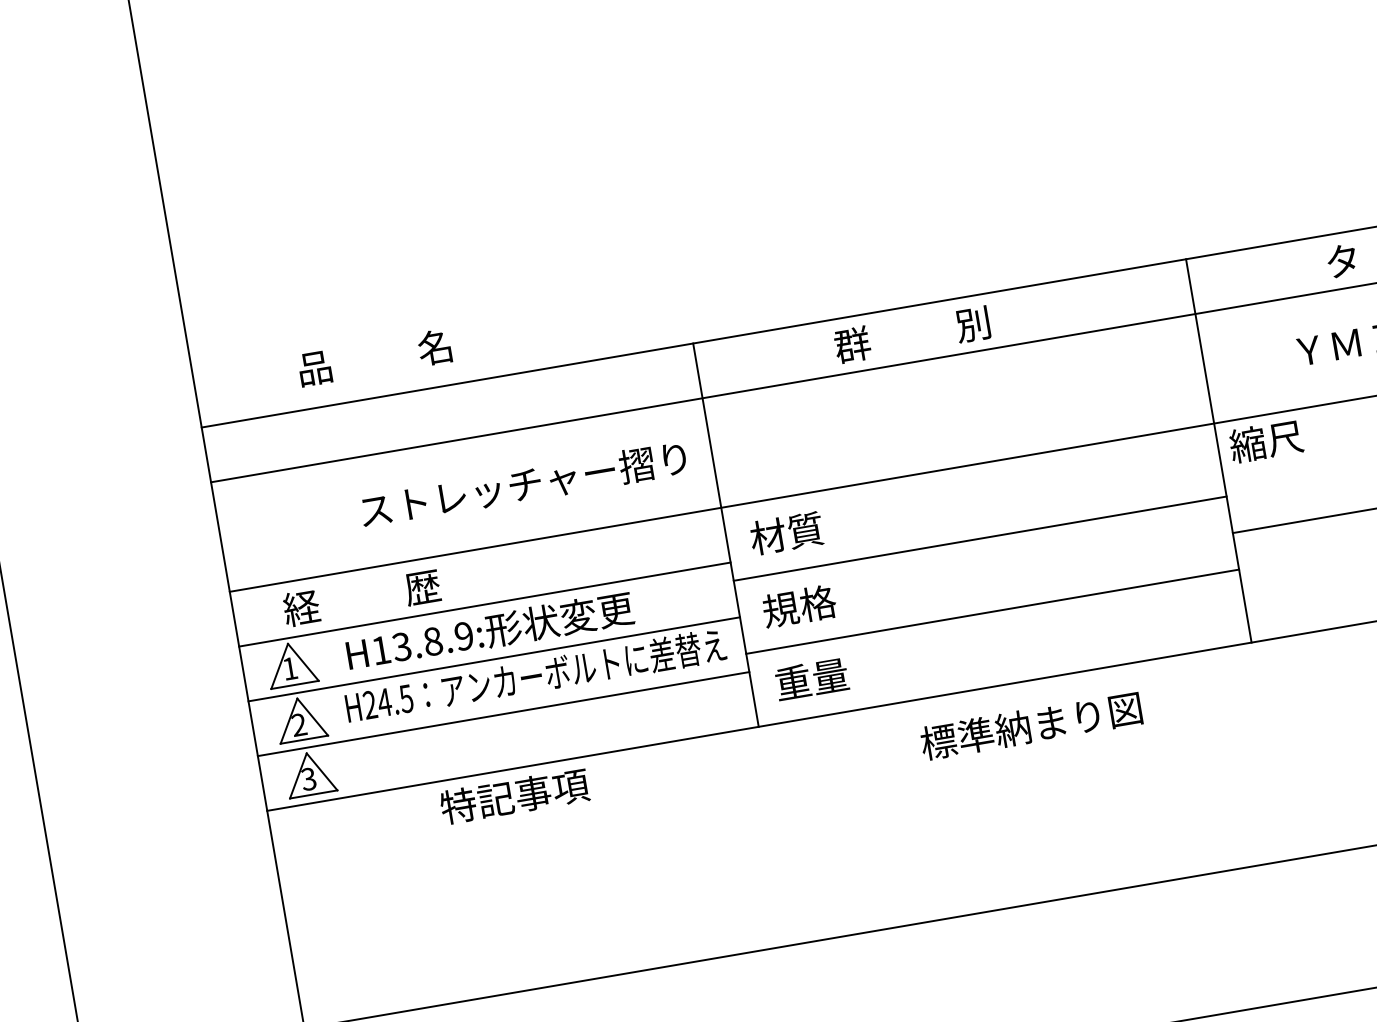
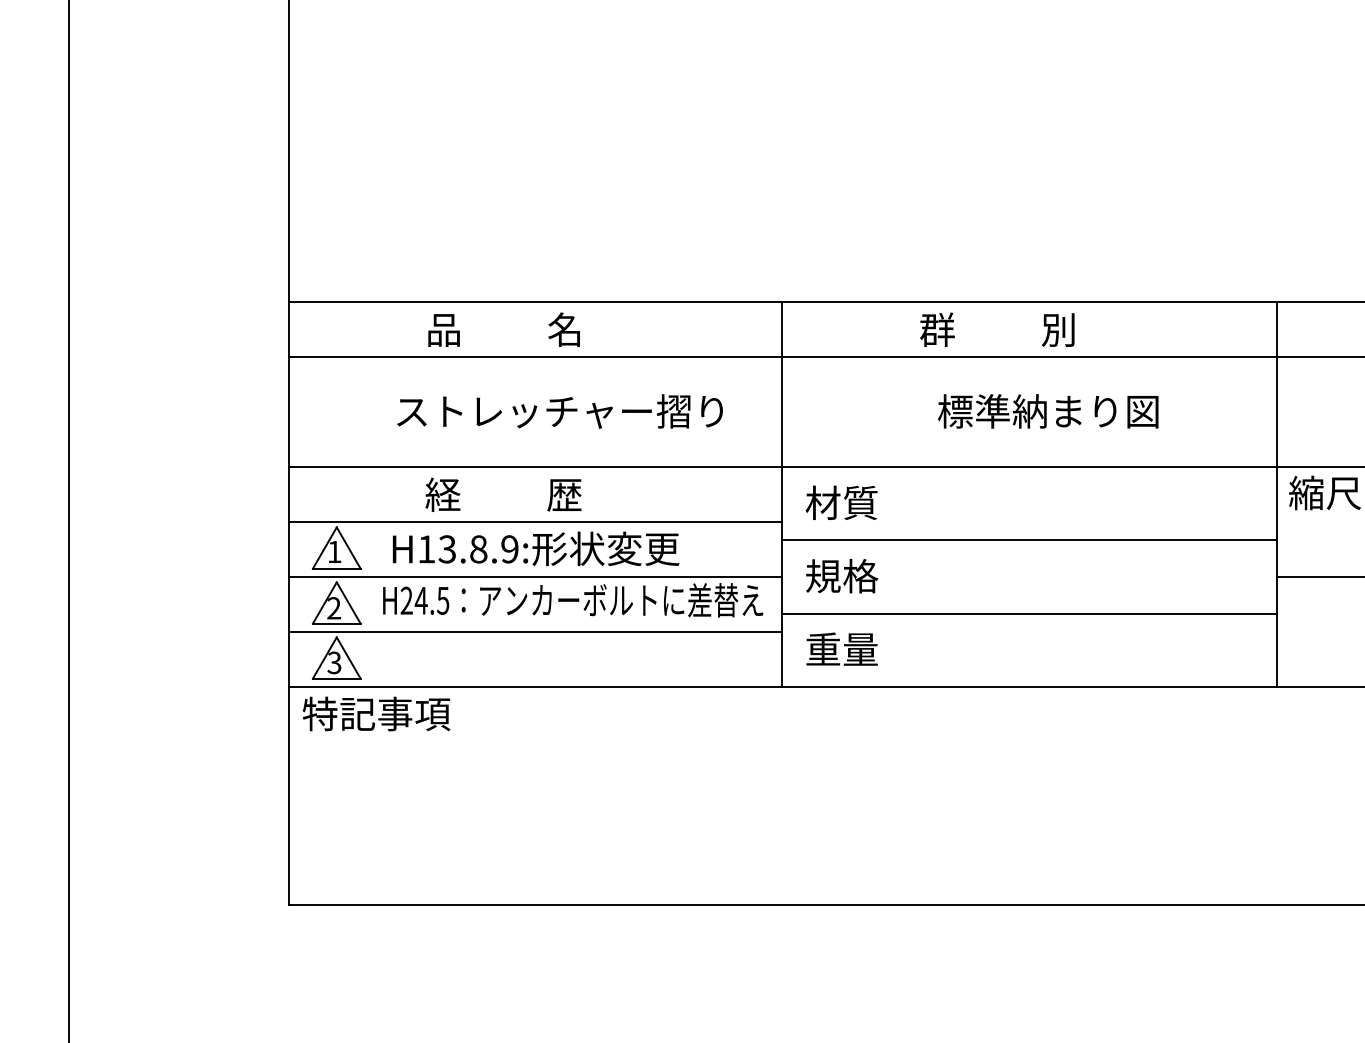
text: (374, 357) -> (503, 329), moved
text: (522, 484) -> (559, 411), moved
text: (361, 597) -> (503, 494), moved
text: (1031, 725) -> (1048, 411), moved
text: (514, 795) -> (376, 713), moved

